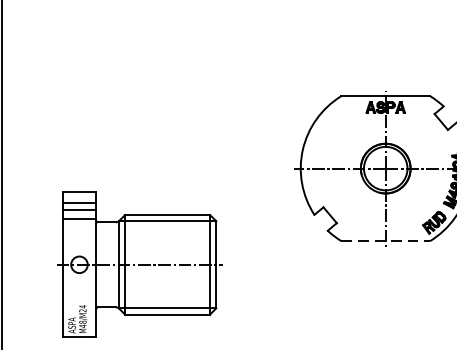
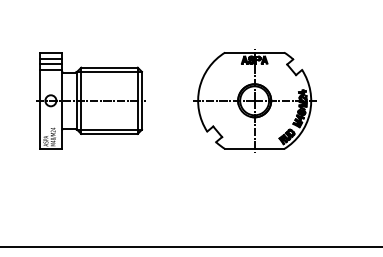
line: (386, 241) -> (255, 149), dashed -> solid
part: (138, 264) -> (90, 100), moved

